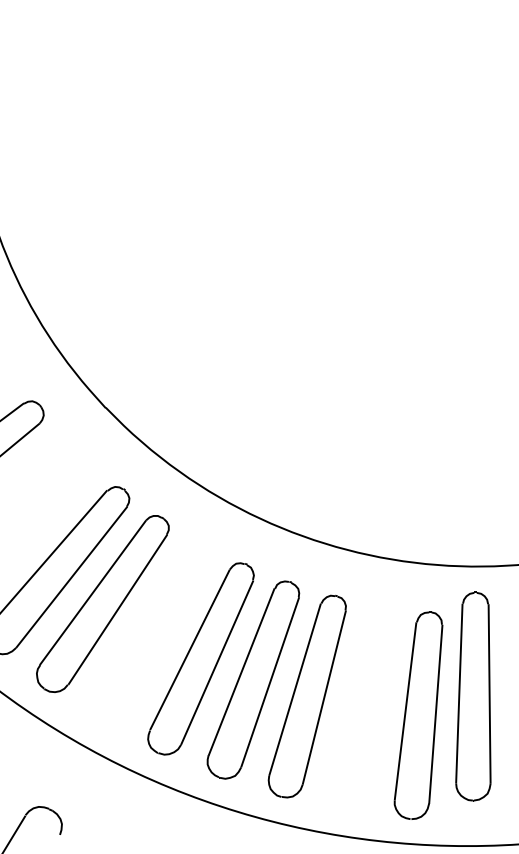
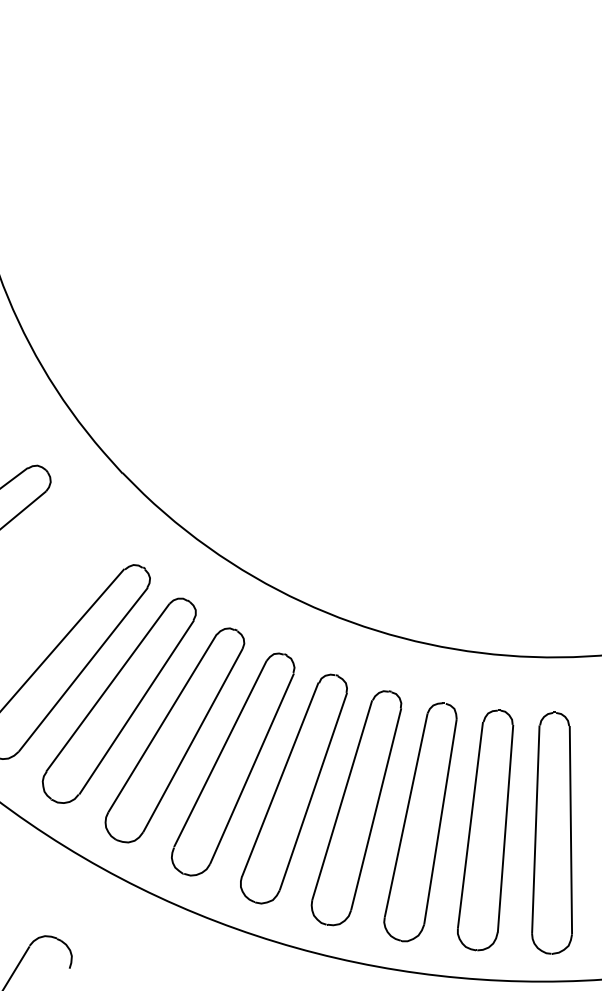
part: (150, 633) -> (174, 735), added
part: (472, 695) -> (551, 832), moved
part: (362, 708) -> (420, 822), added

